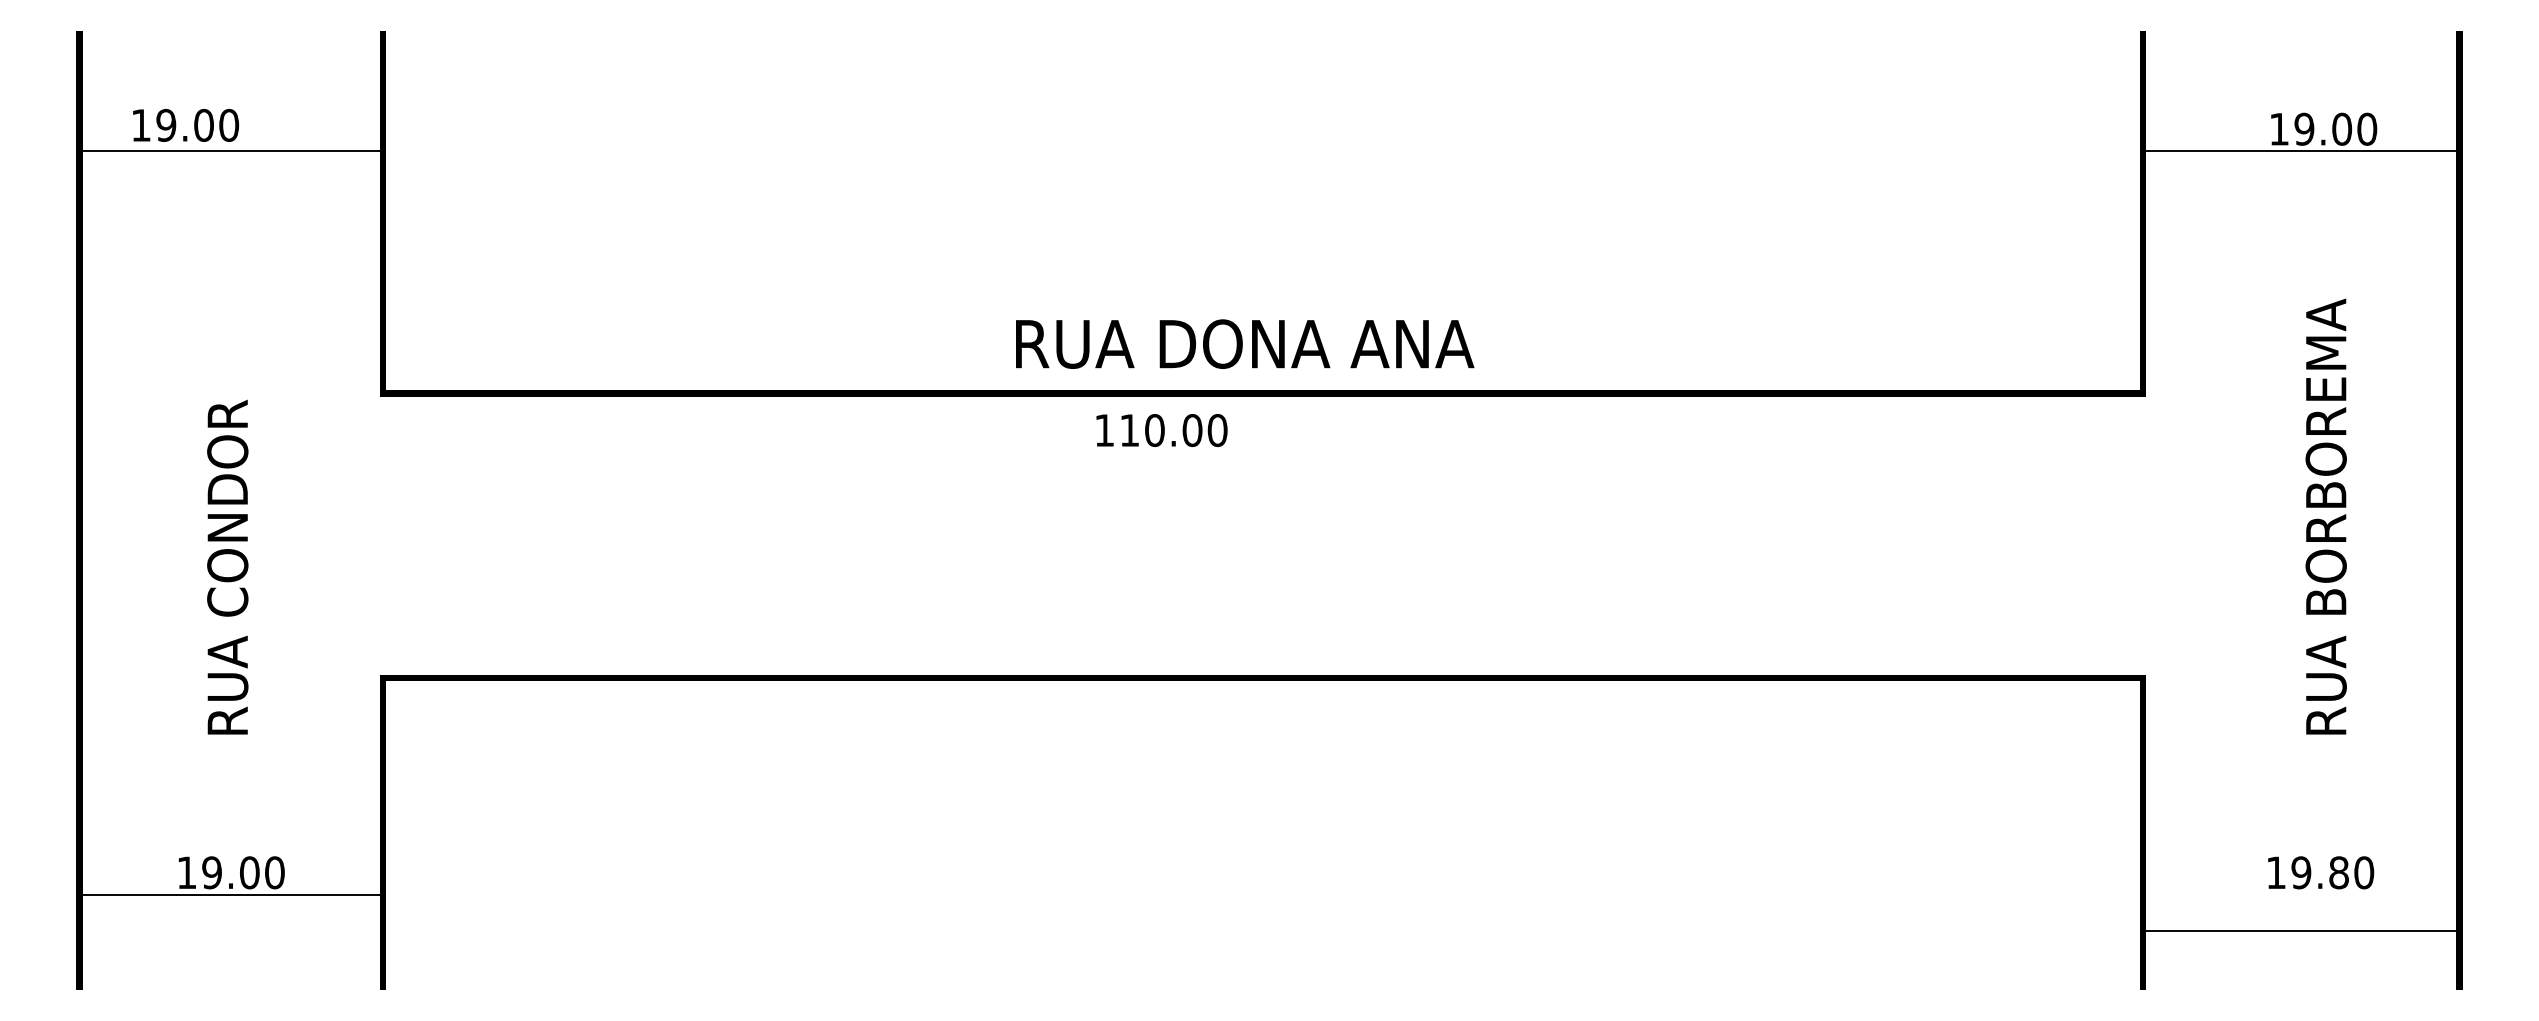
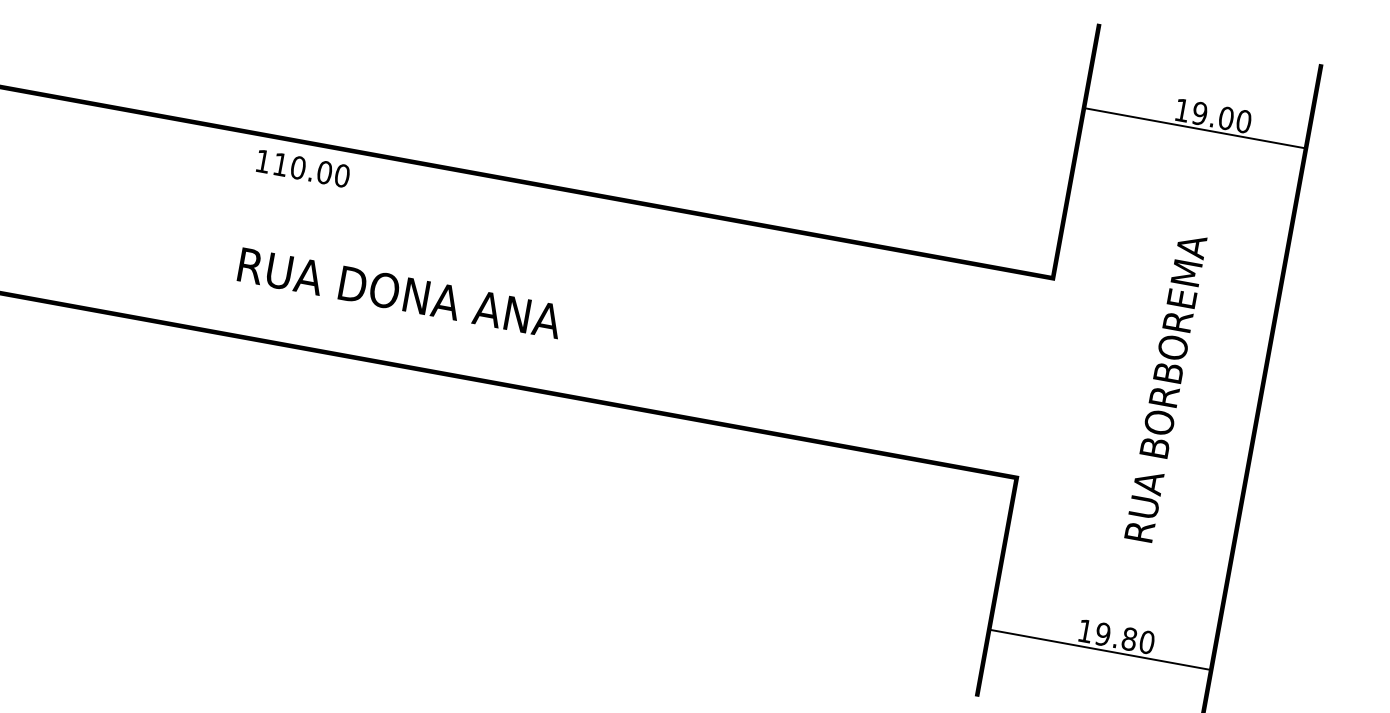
text: (1245, 343) -> (400, 292), moved
text: (1161, 430) -> (302, 168), moved
line: (2300, 930) -> (1099, 649), moved

